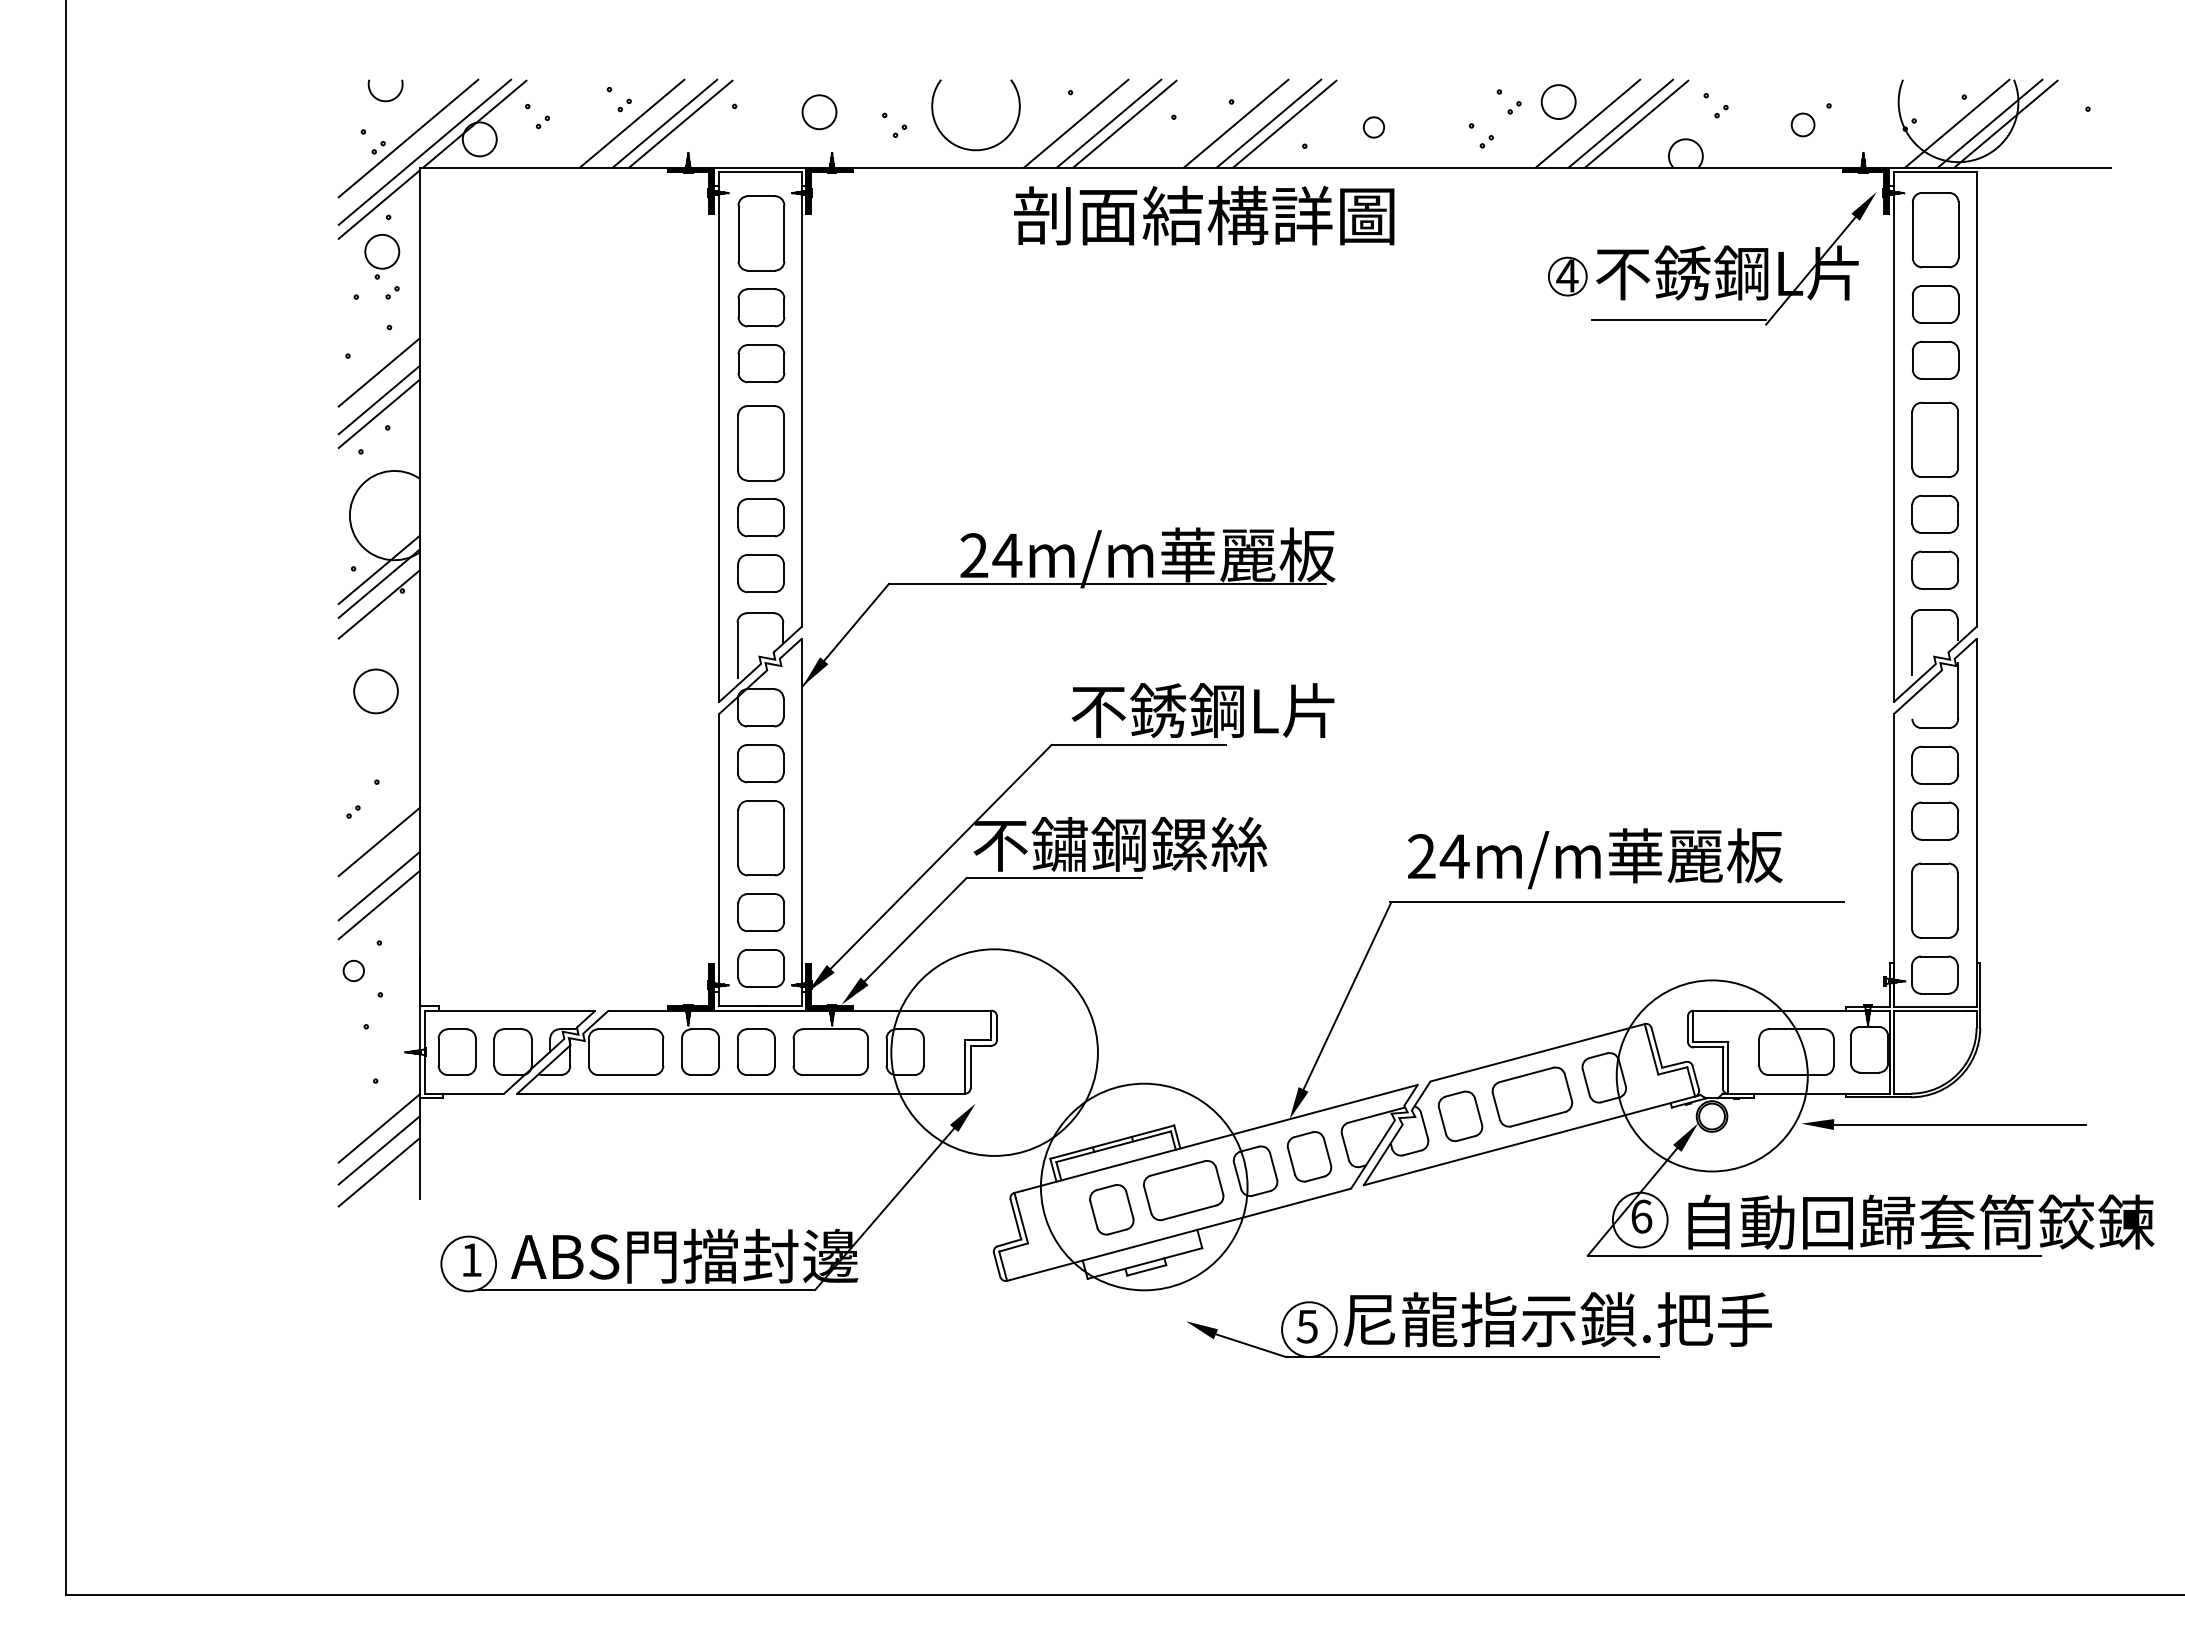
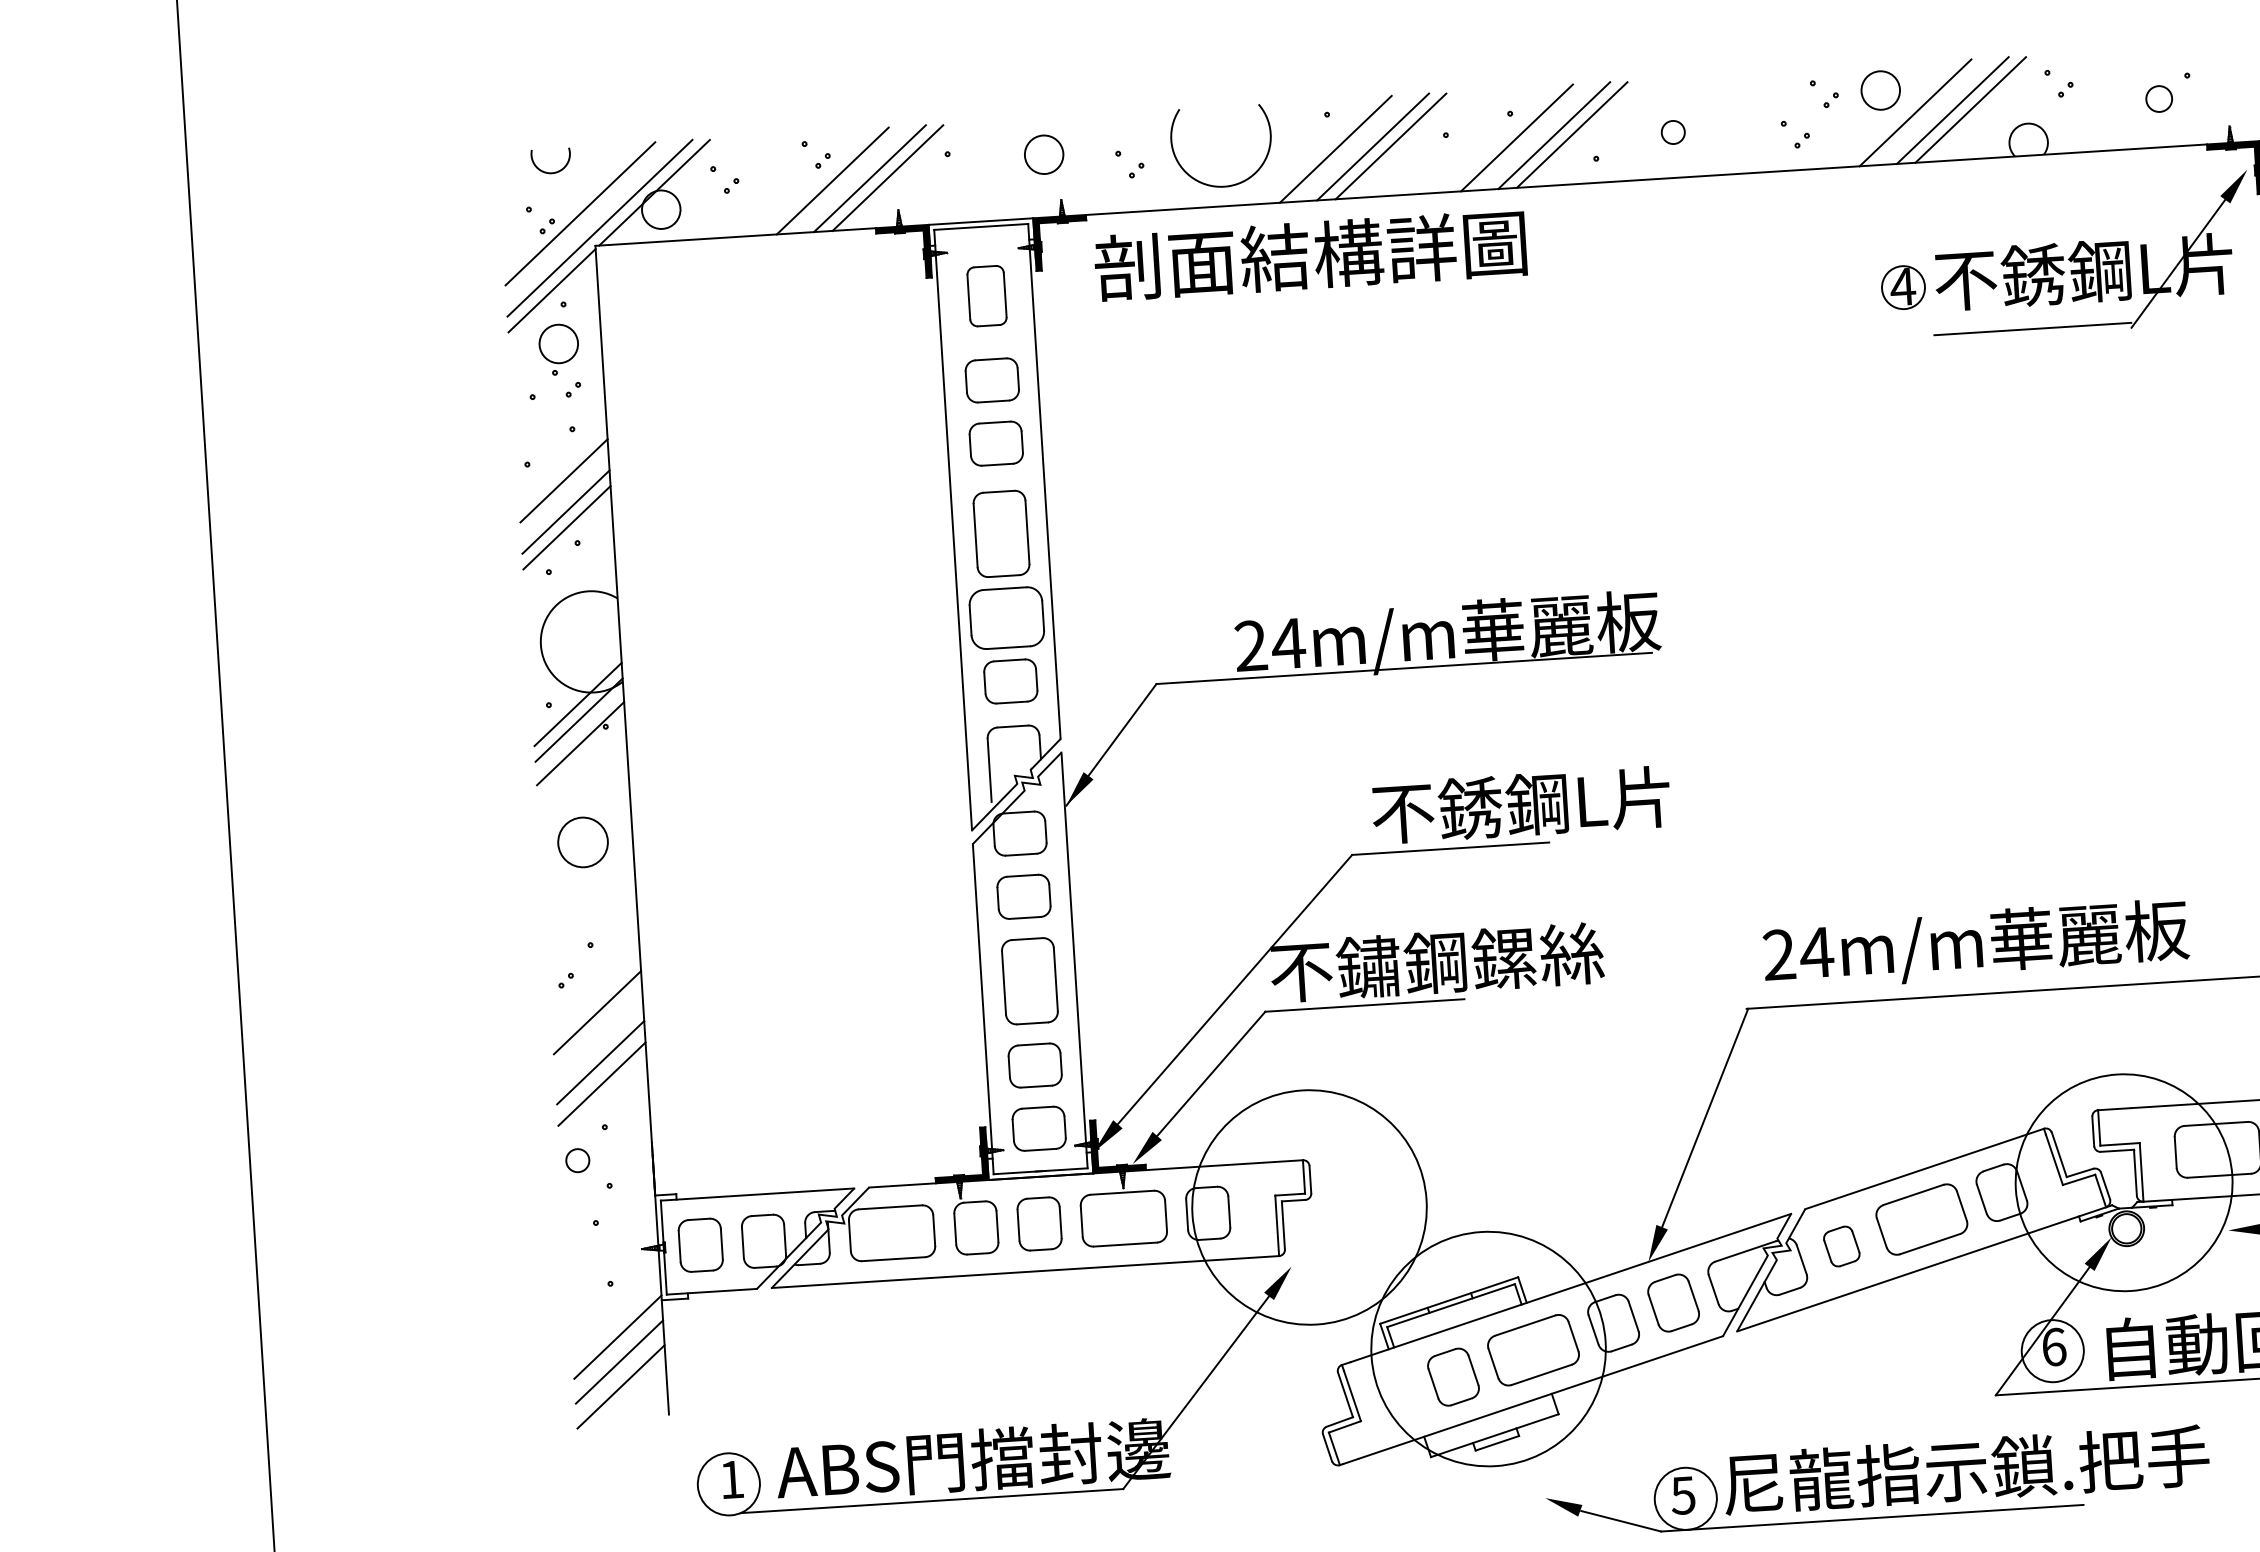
text: (1204, 215) -> (1310, 255), moved
part: (761, 233) -> (987, 296), size x0.7
part: (760, 517) -> (1006, 618), size x1.4
part: (1460, 1116) -> (1841, 1246), size x0.7

